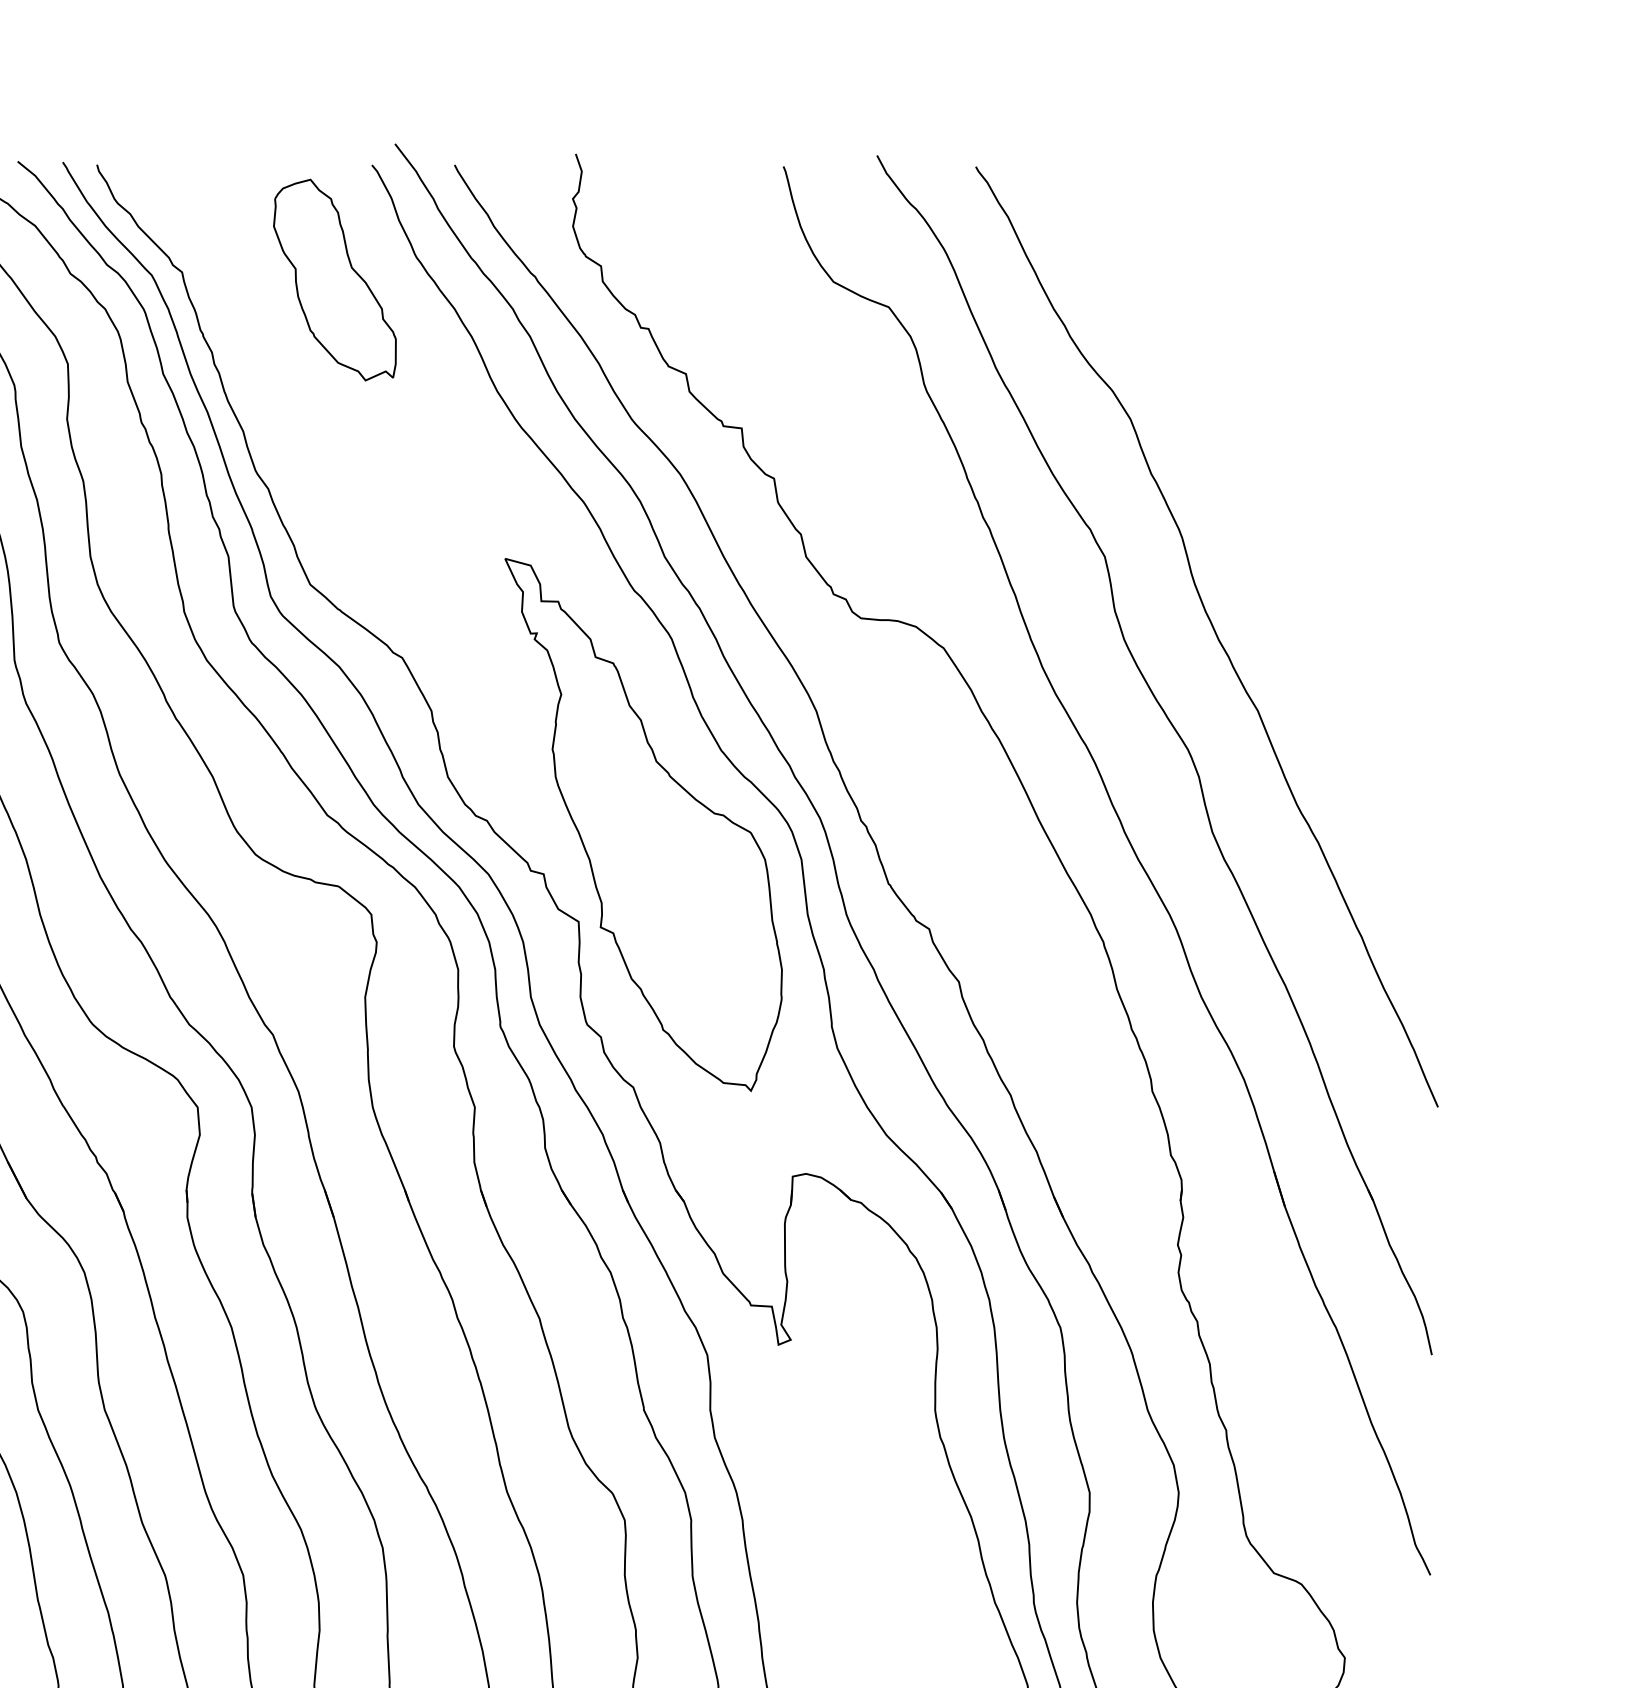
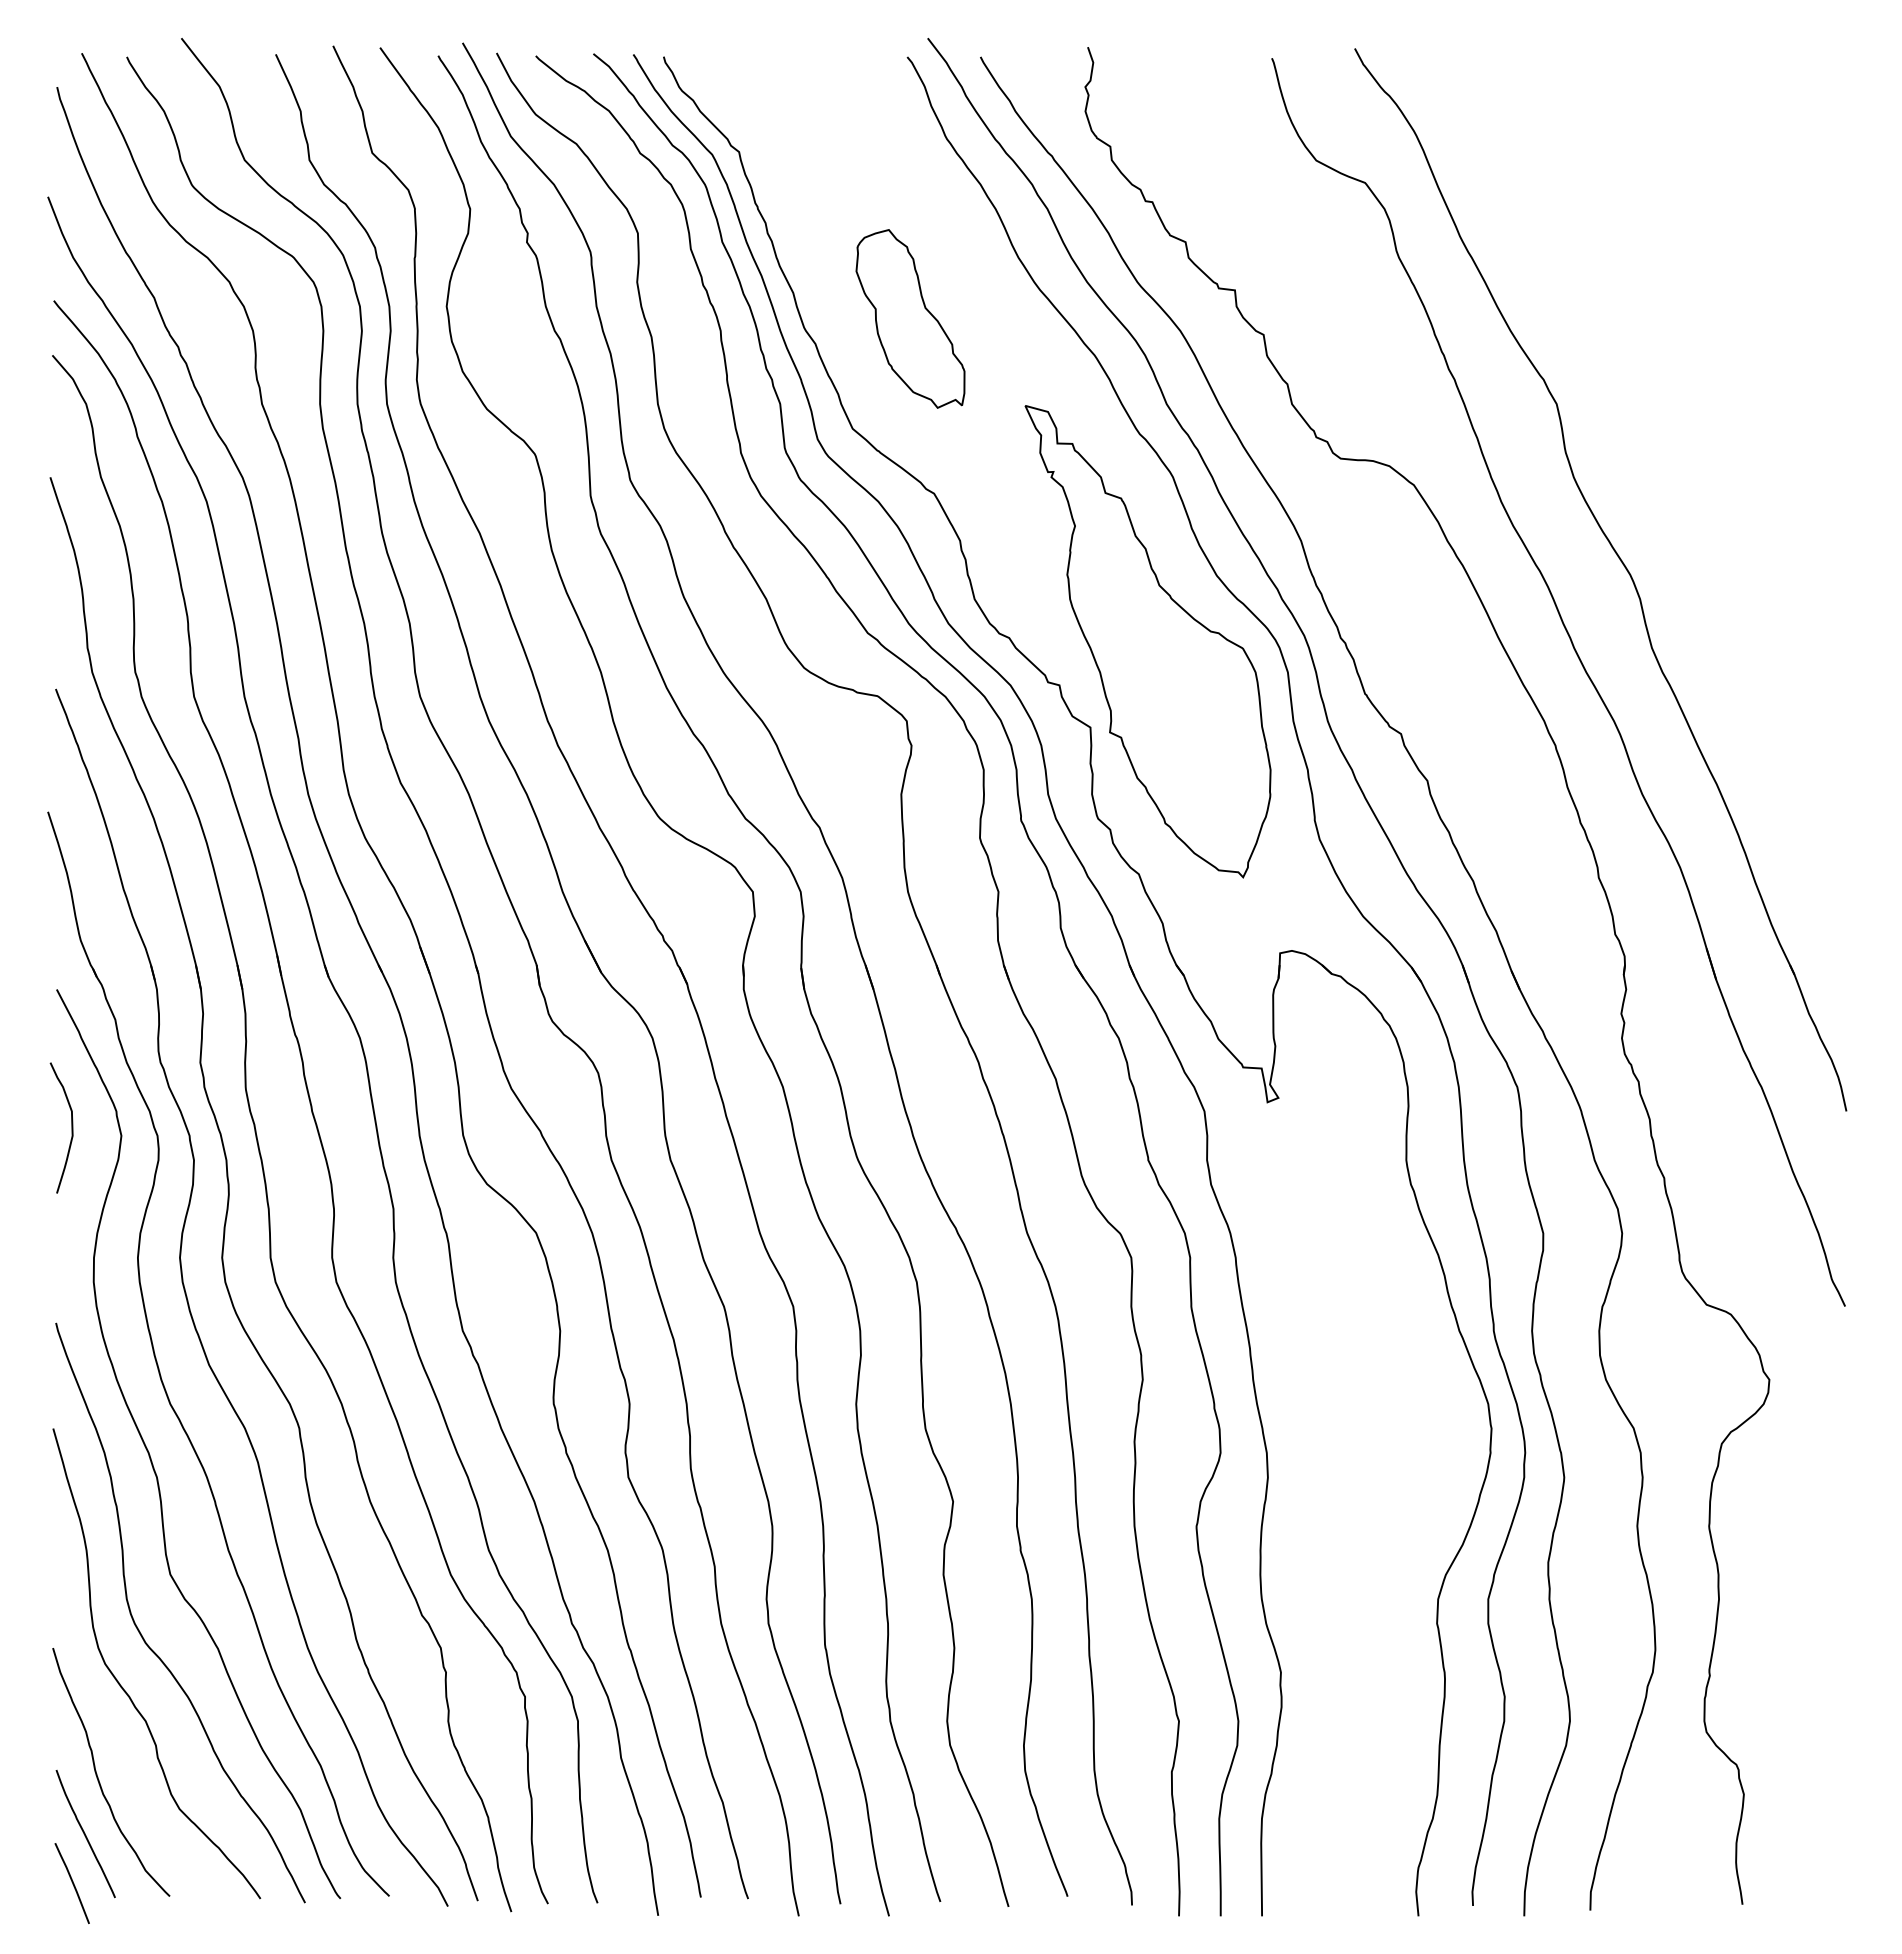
part: (334, 279) -> (910, 318), moved
curve: (1214, 632) -> (1653, 471), removed

